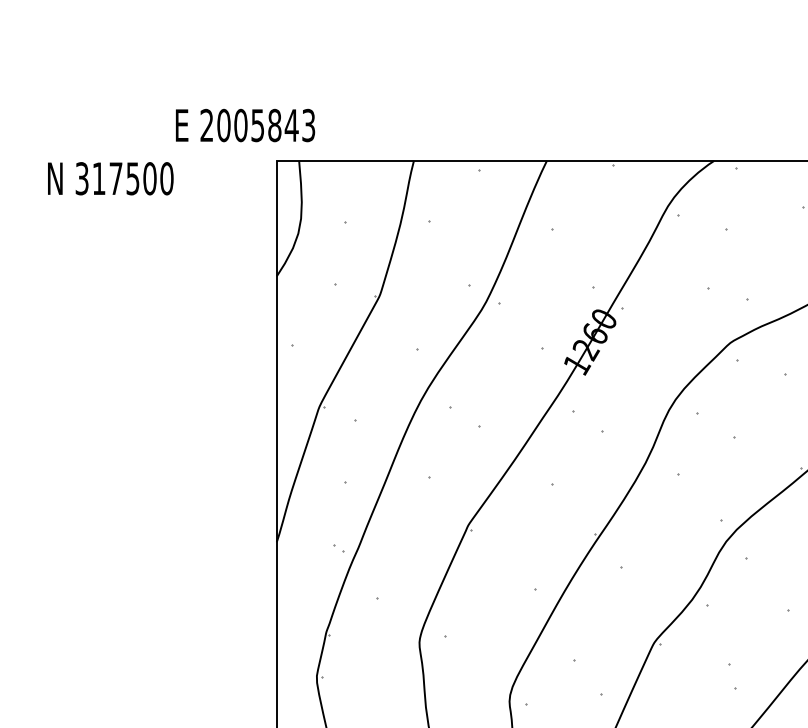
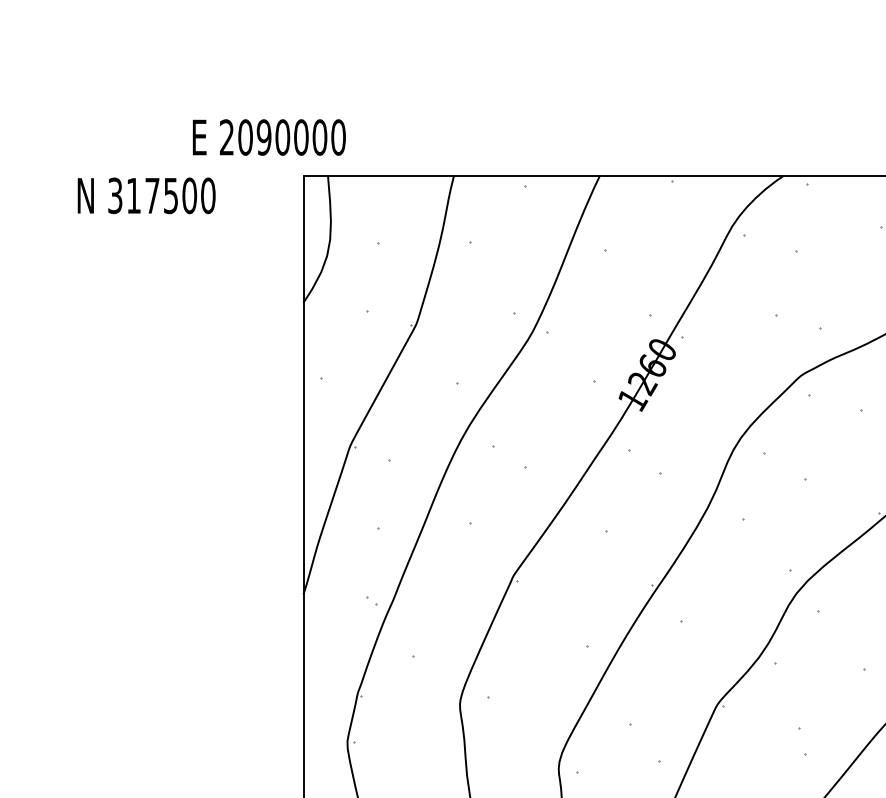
text: (274, 125) -> (301, 137), 2005843 -> 2090000
text: (110, 178) -> (146, 195), moved

